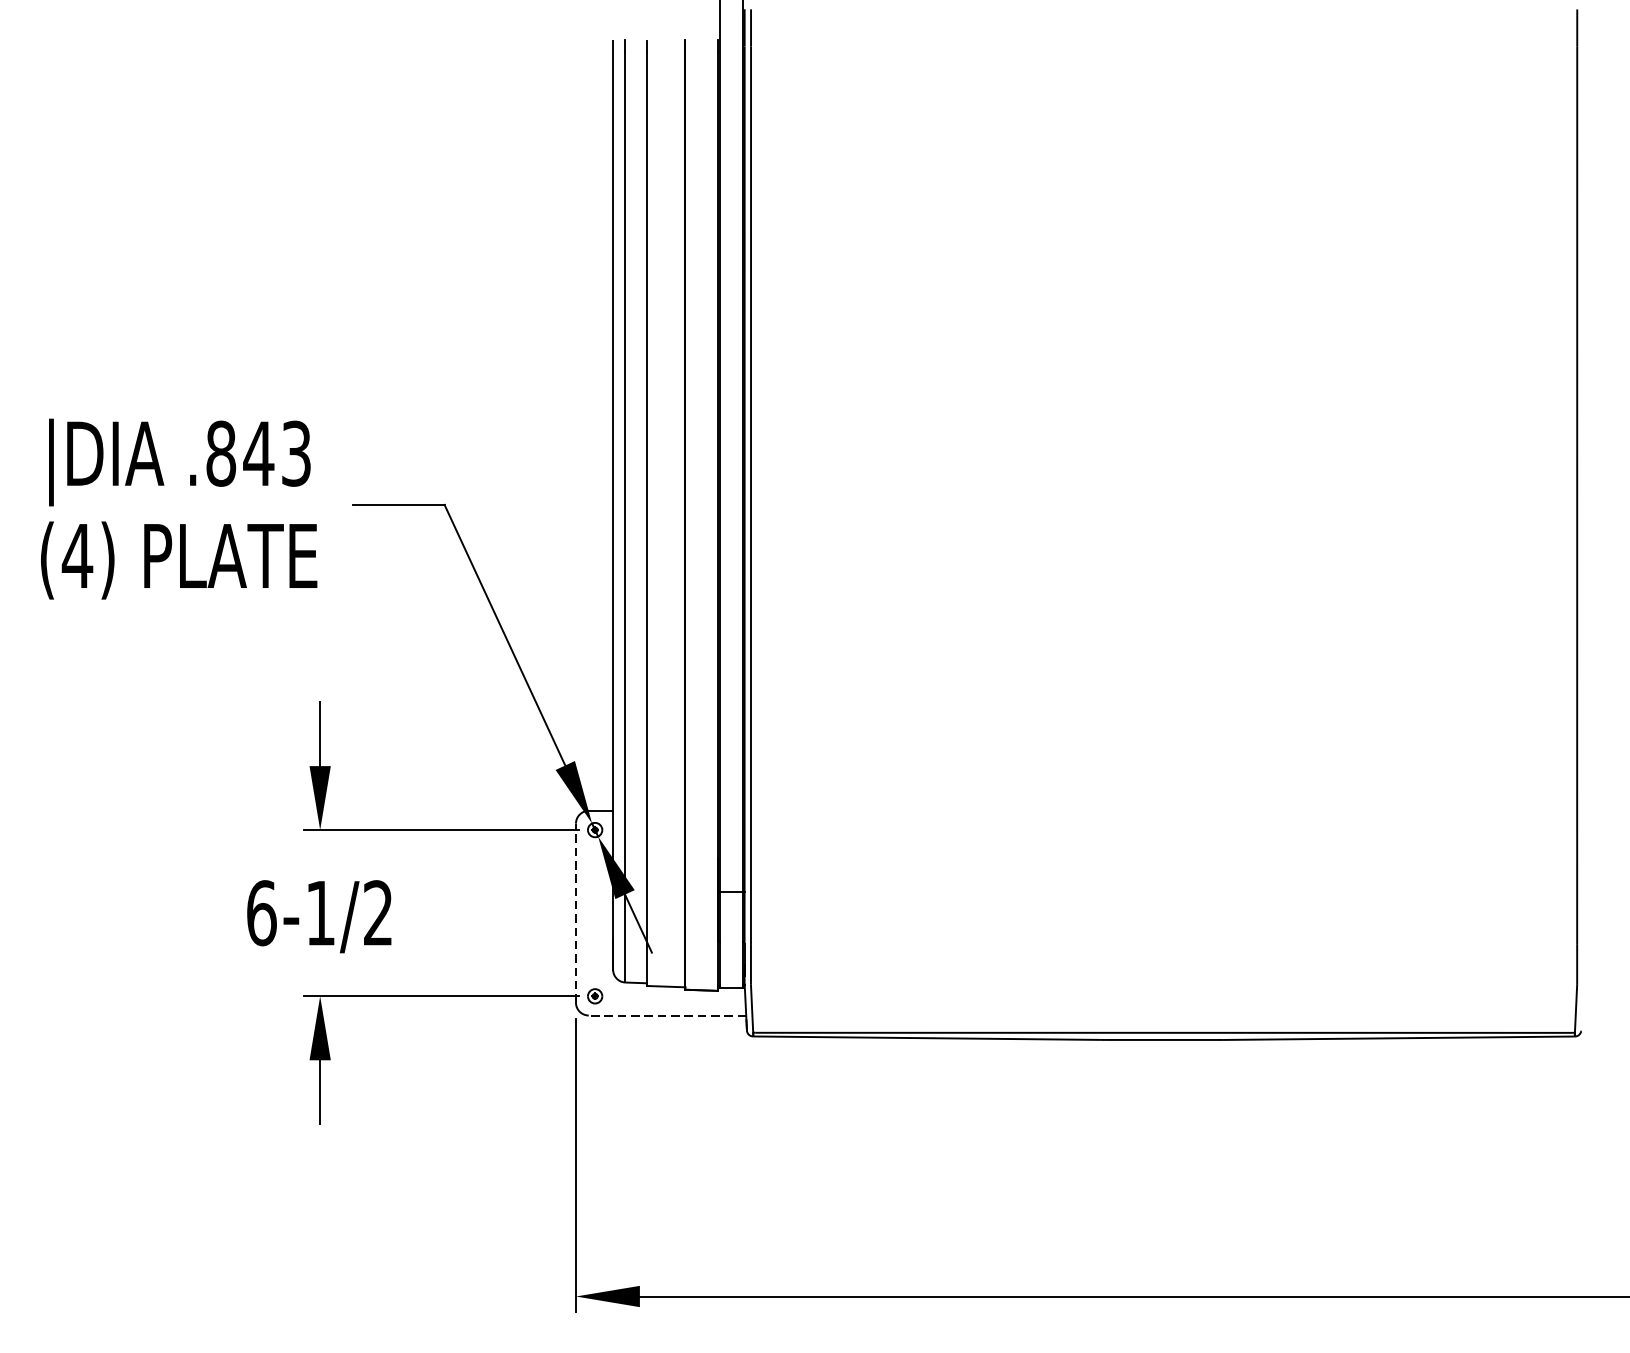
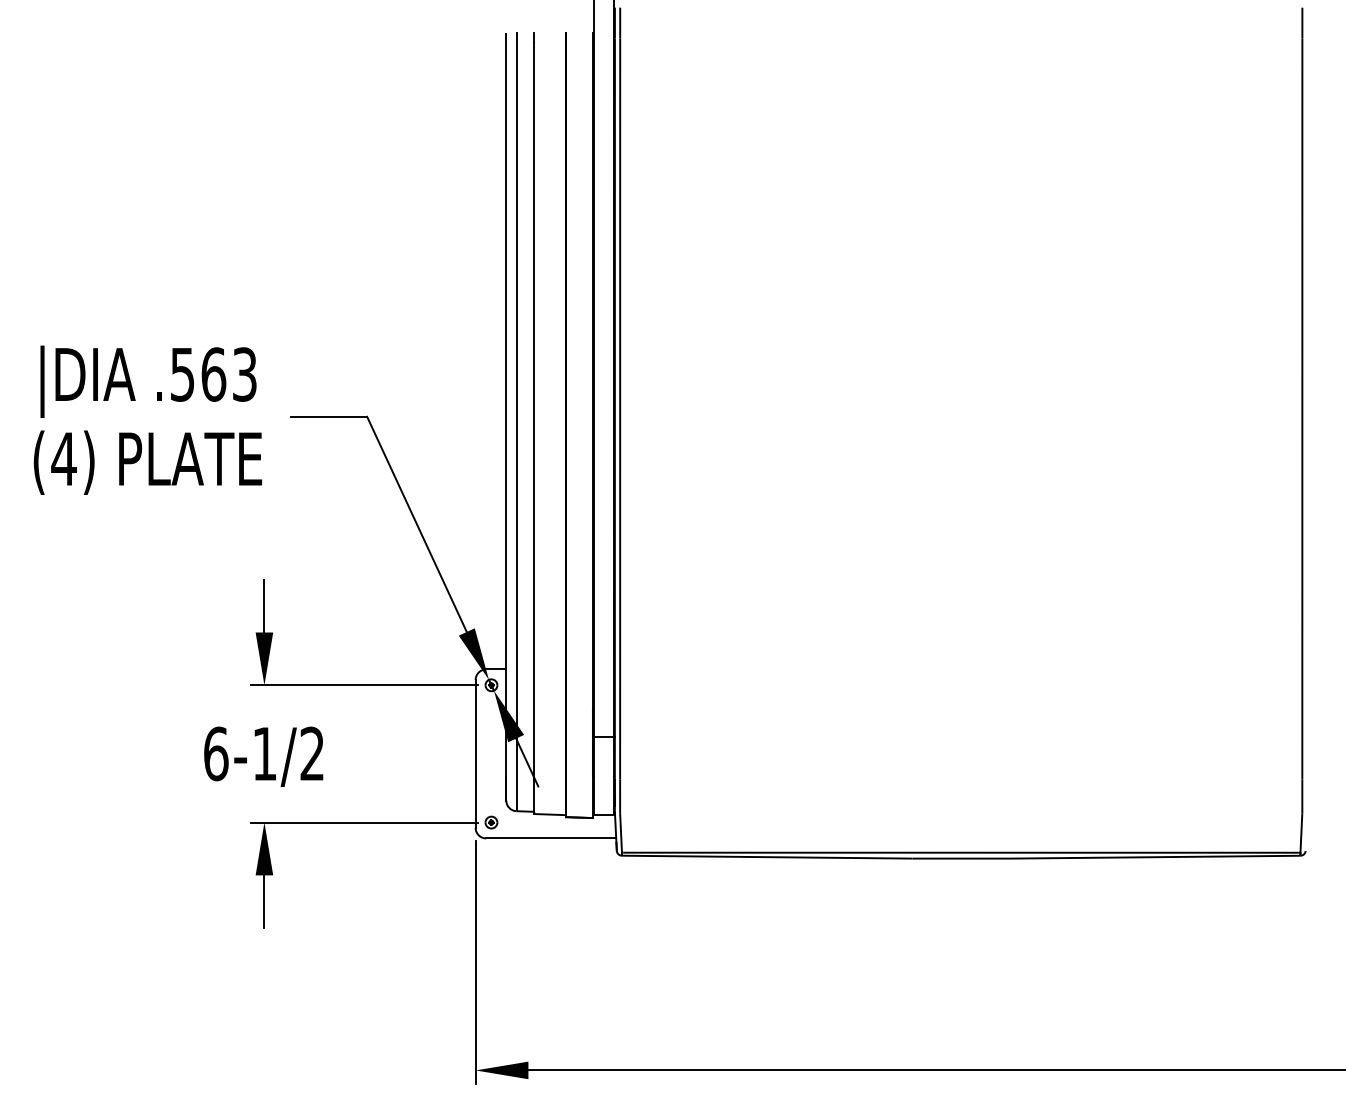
text: (240, 453) -> (198, 374), .843 -> .563
line: (575, 912) -> (475, 753), dashed -> solid
line: (667, 1015) -> (551, 838), dashed -> solid

